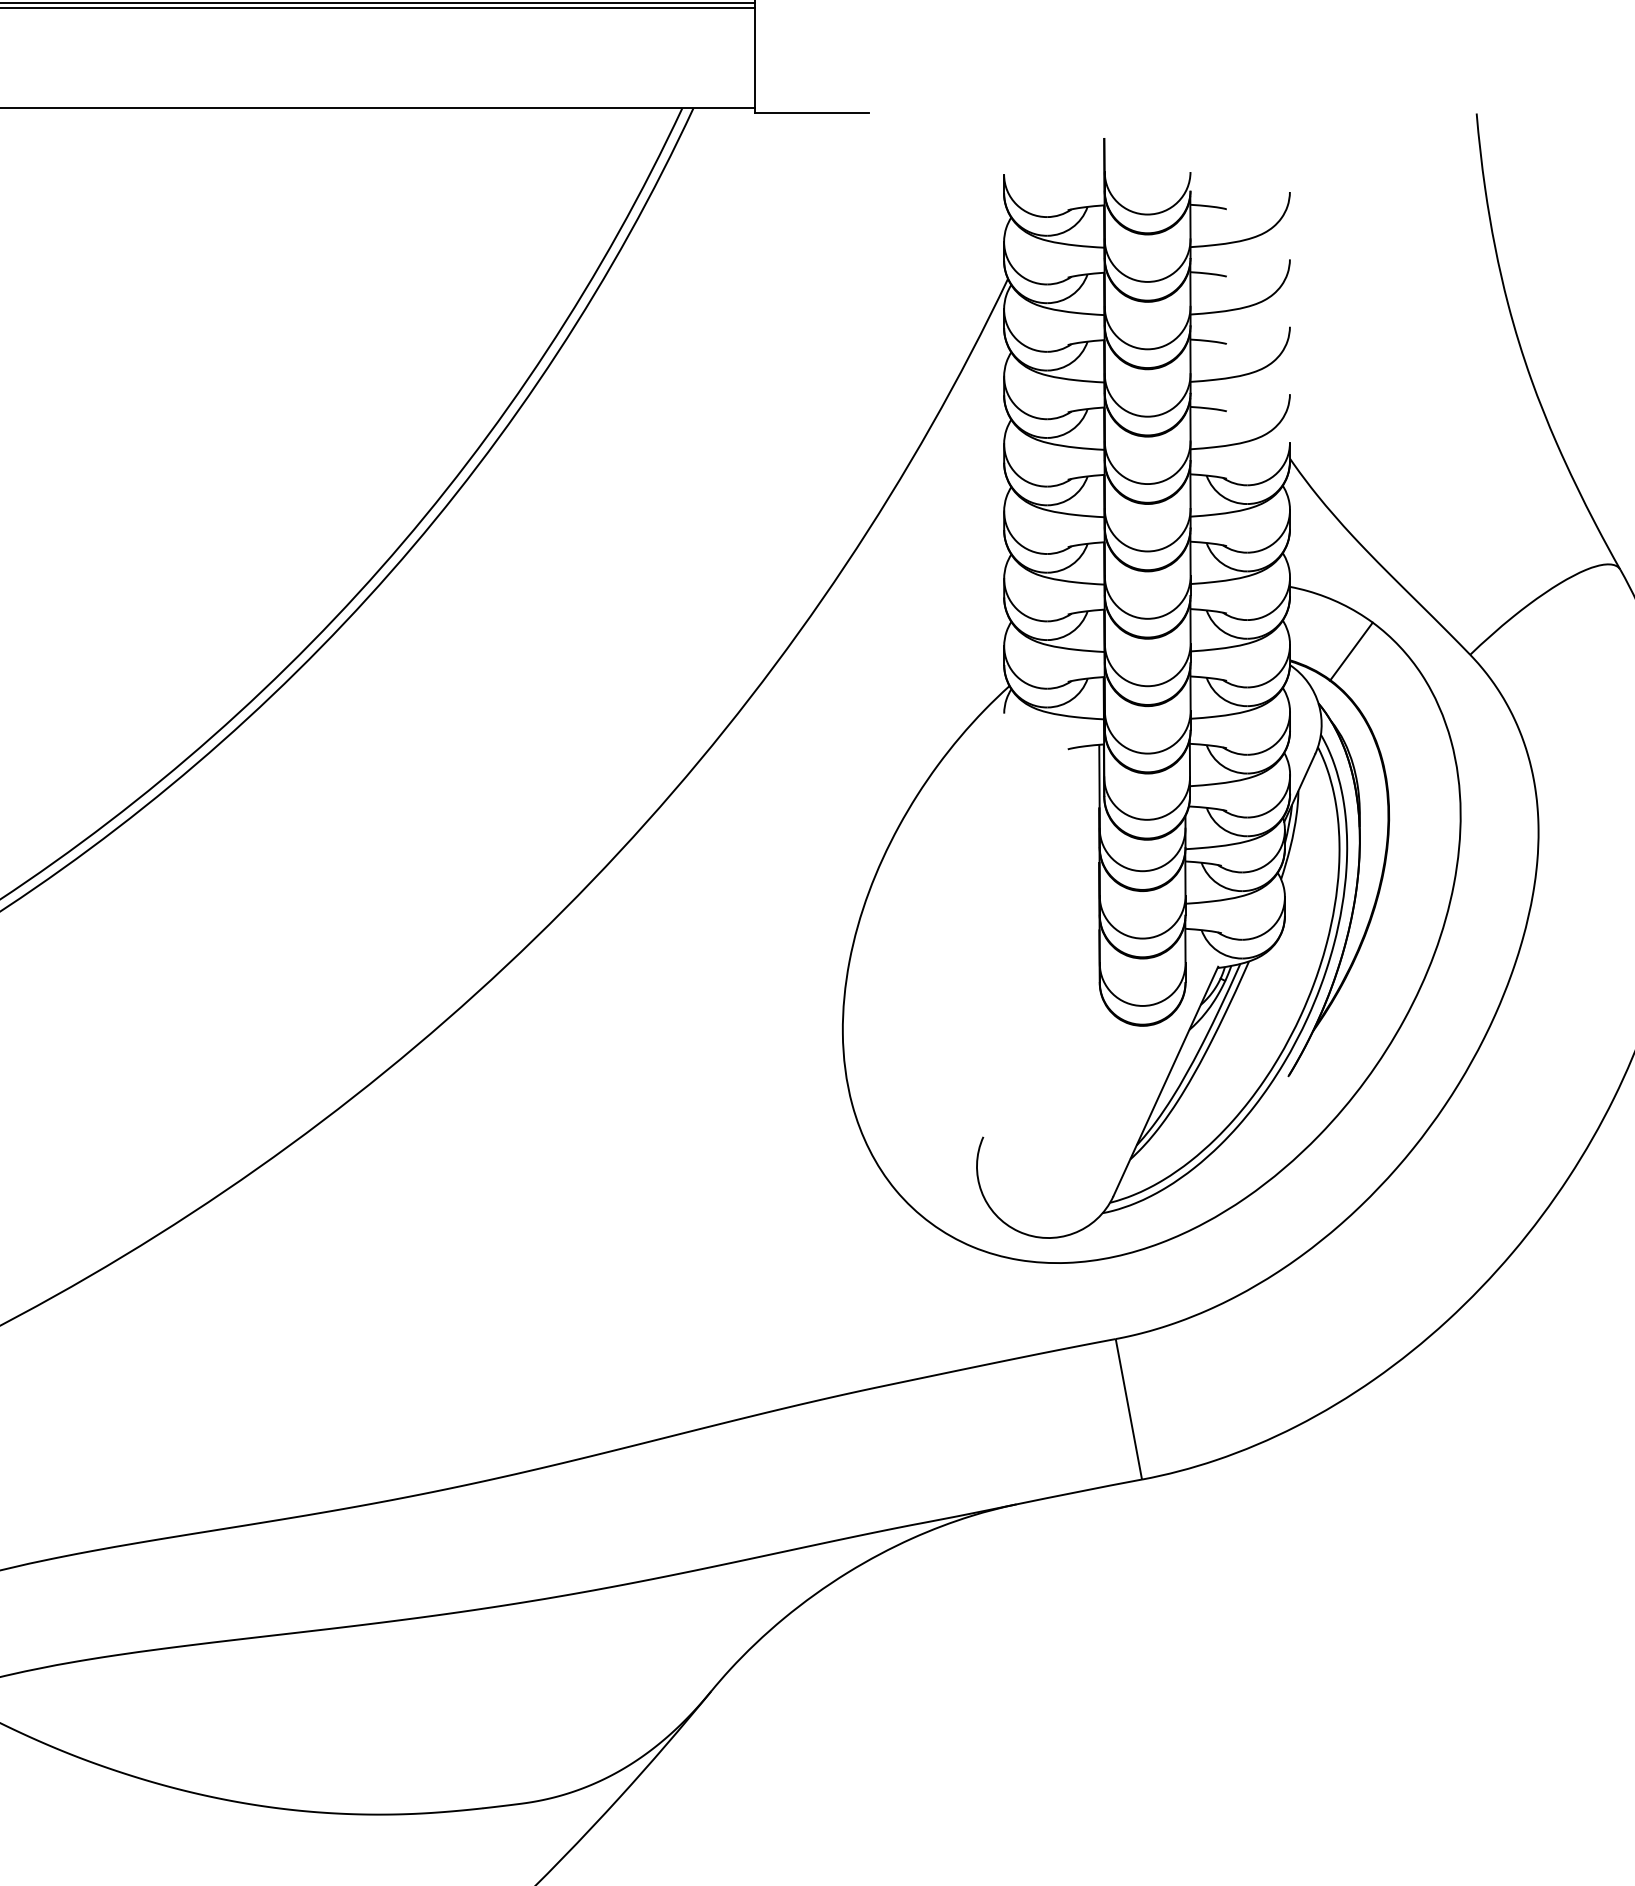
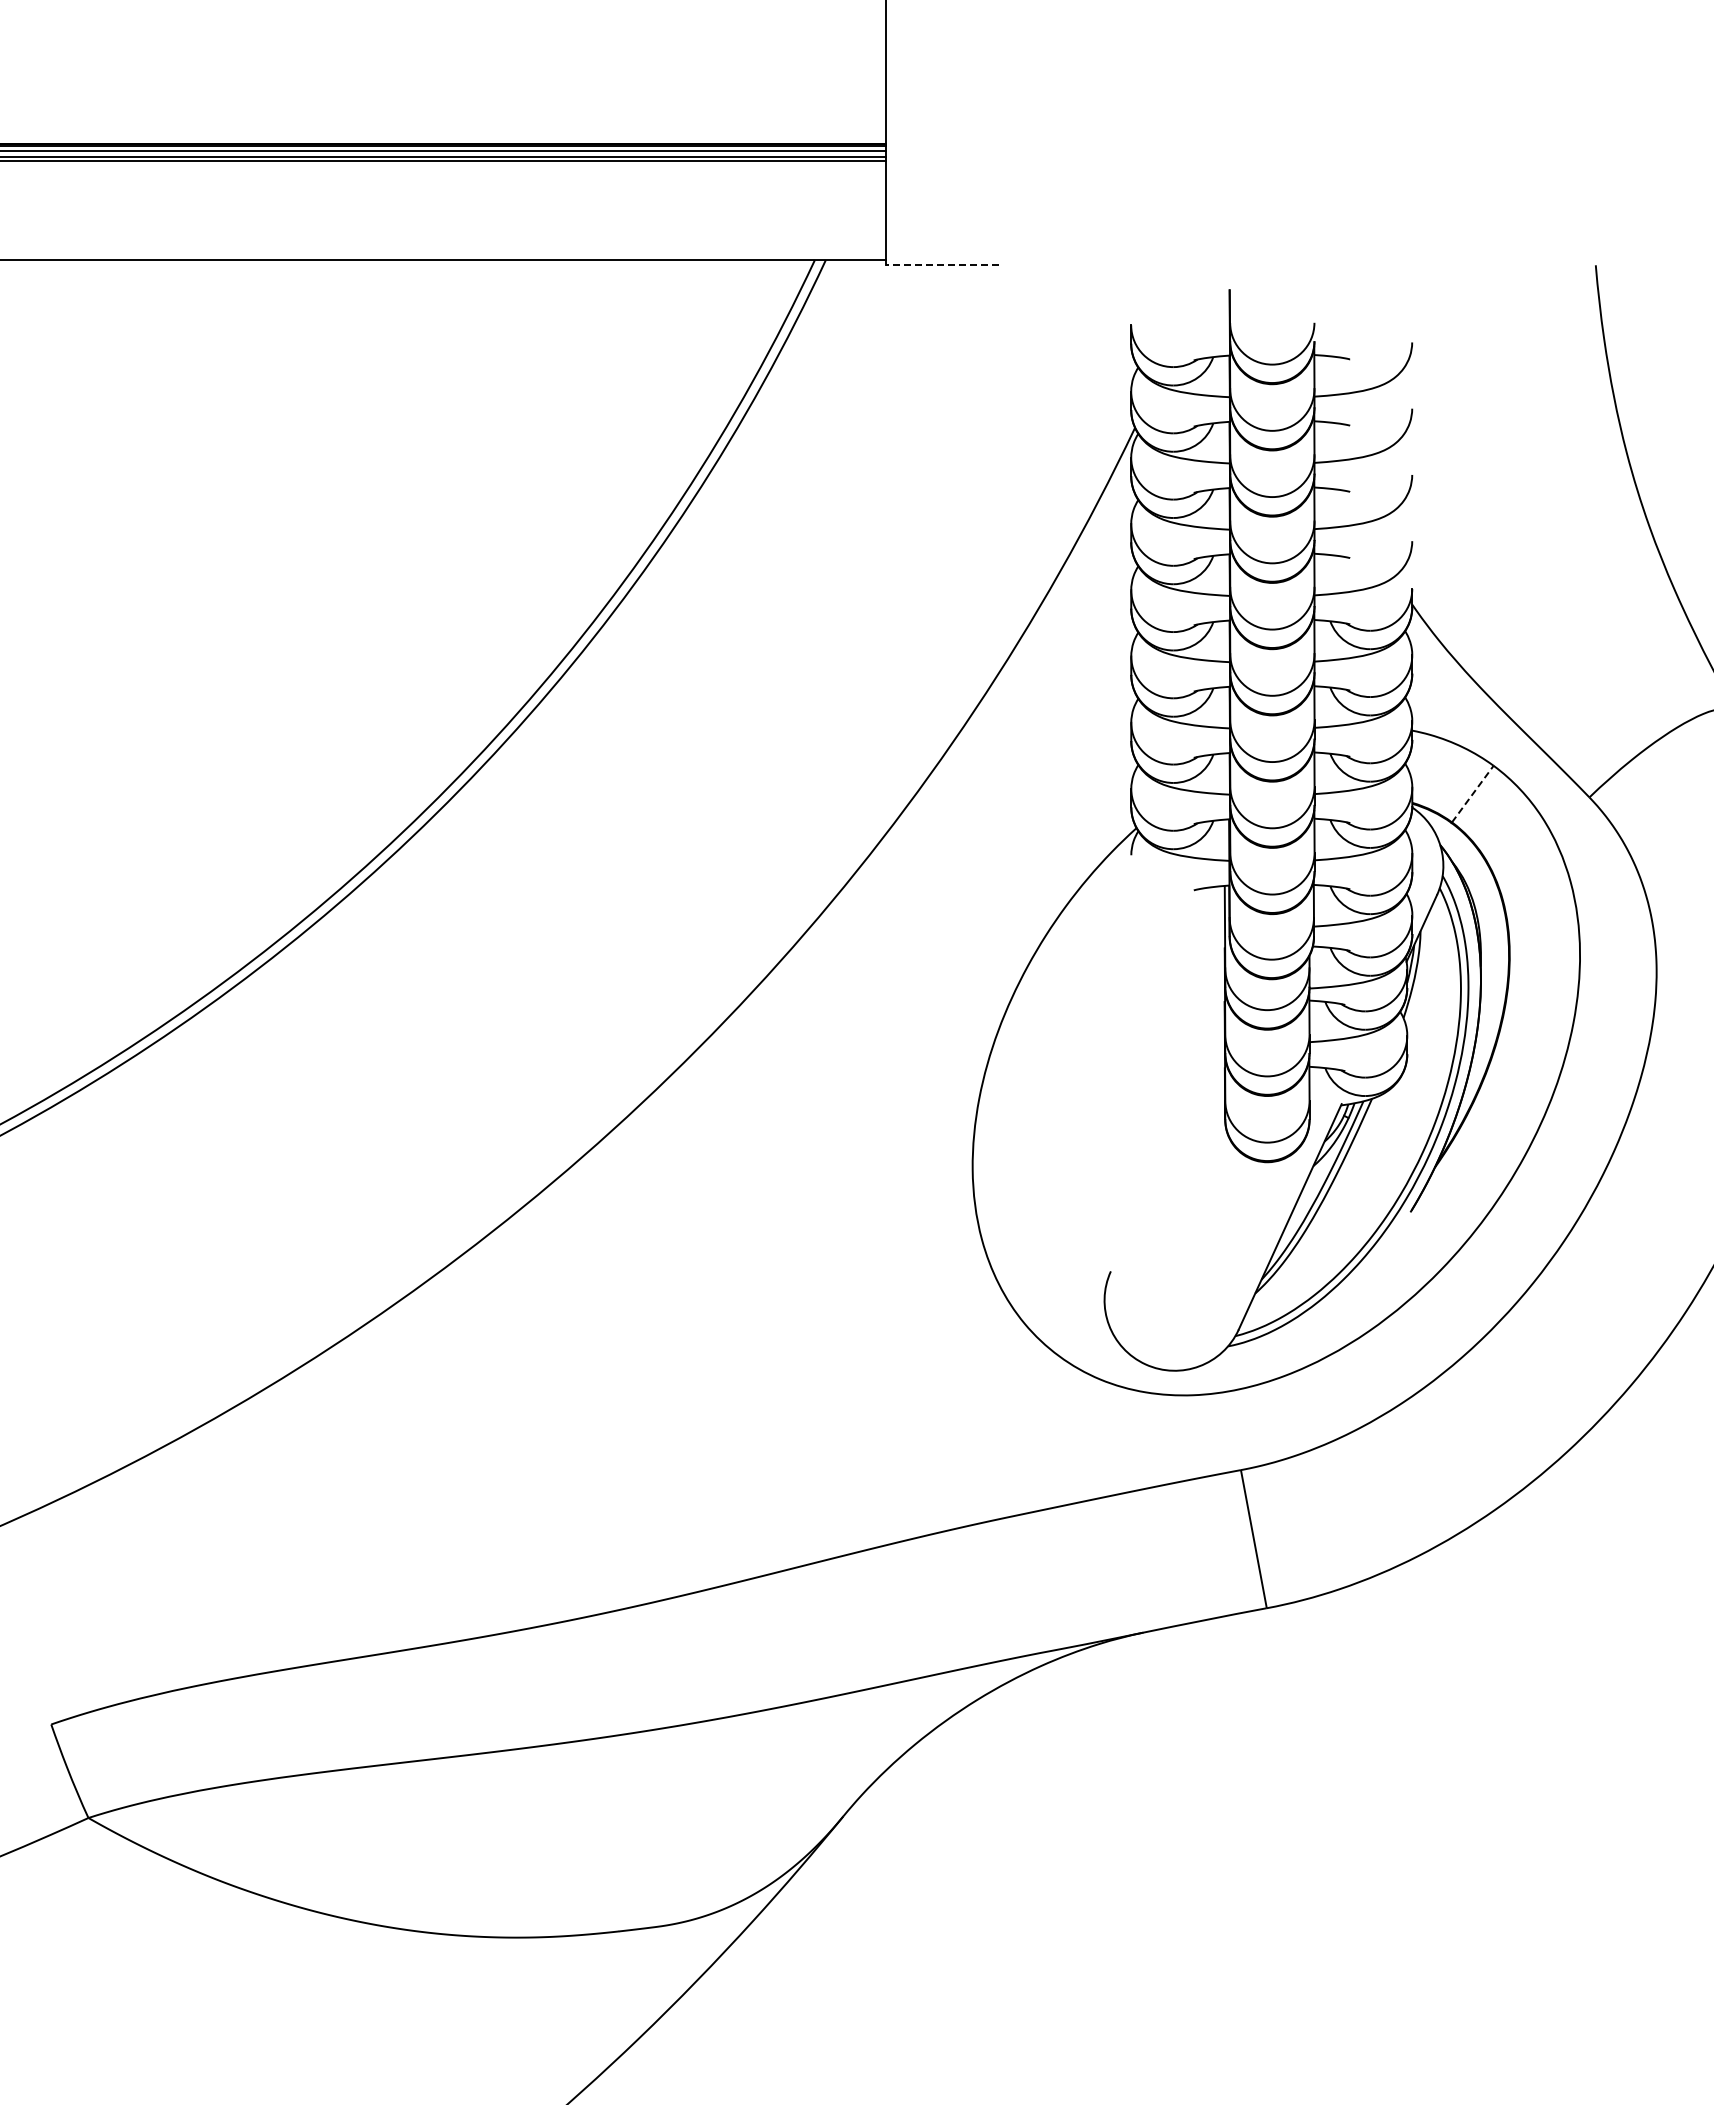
line: (812, 113) -> (942, 265), solid -> dashed
line: (1352, 650) -> (1473, 793), solid -> dashed

